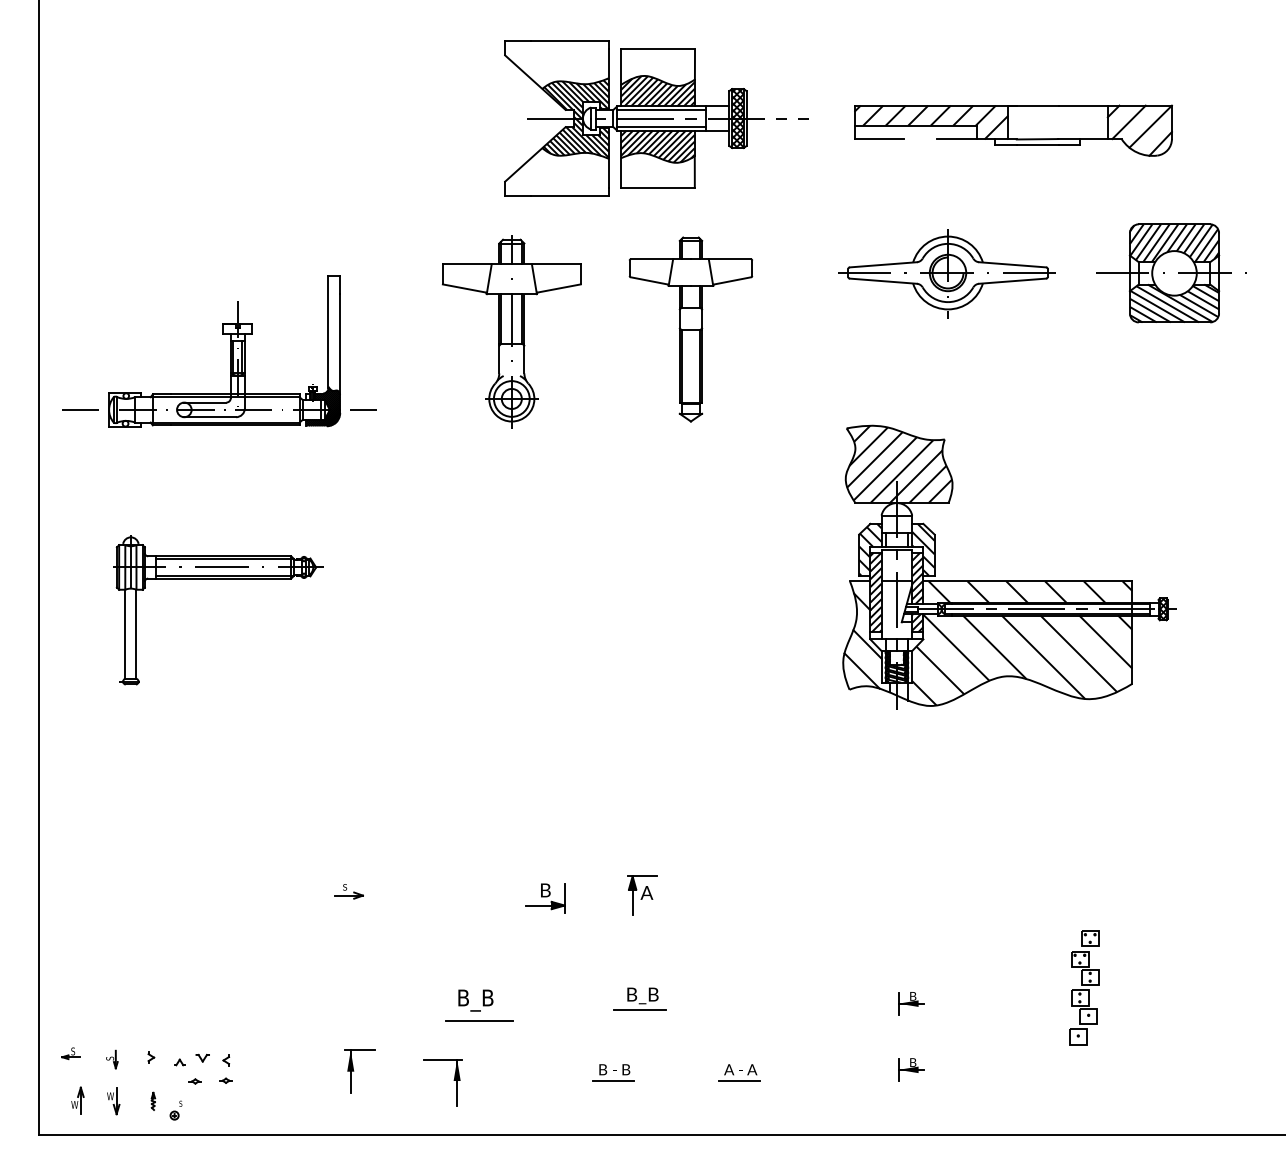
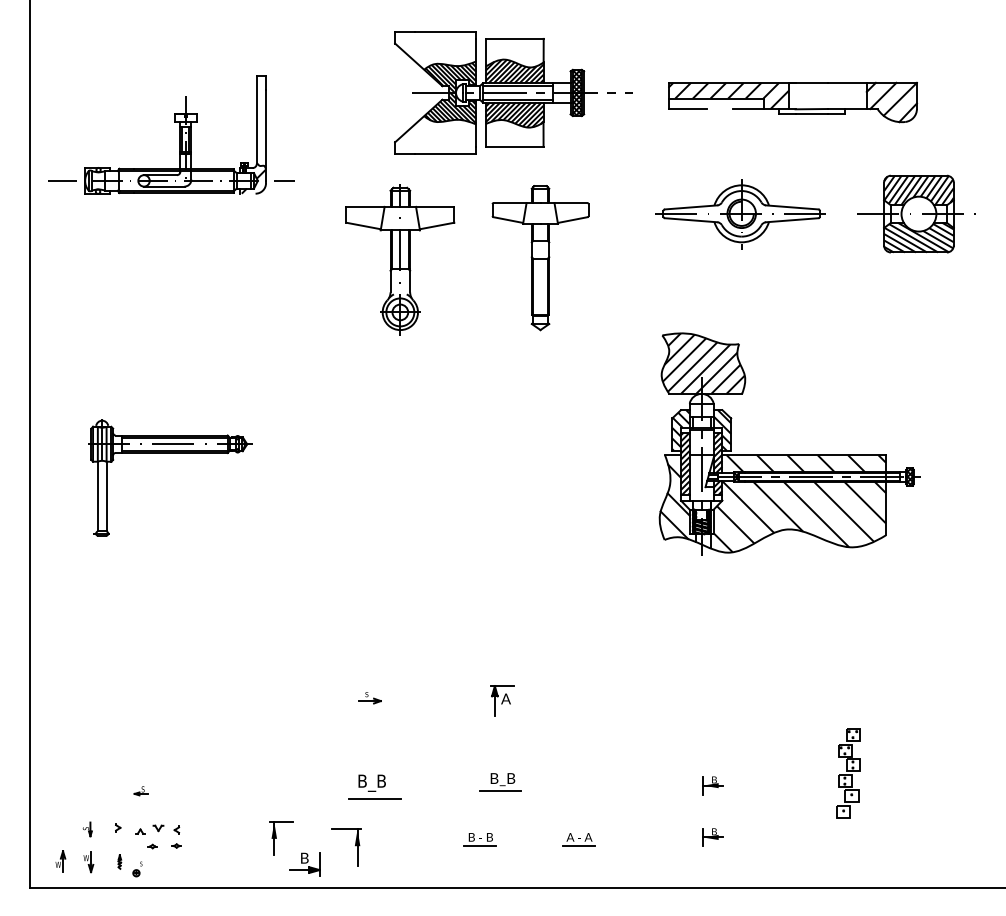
part: (230, 351) -> (180, 135), moved
part: (348, 891) -> (369, 697), moved
part: (545, 898) -> (304, 864), moved
part: (70, 1053) -> (141, 790), moved

